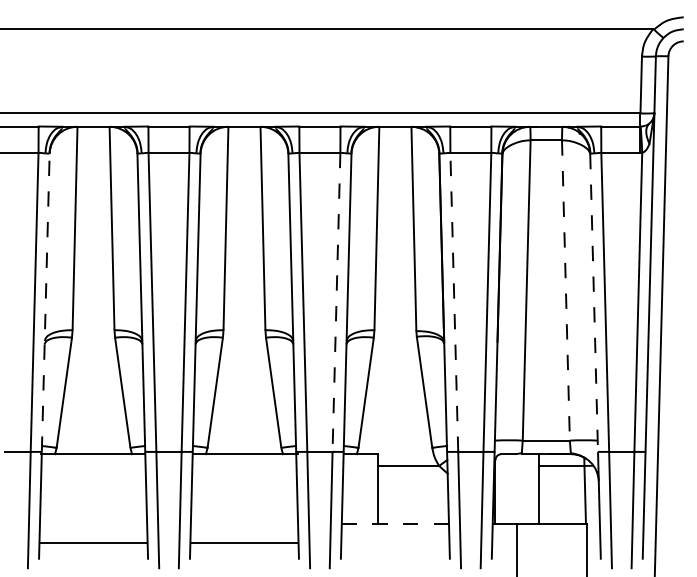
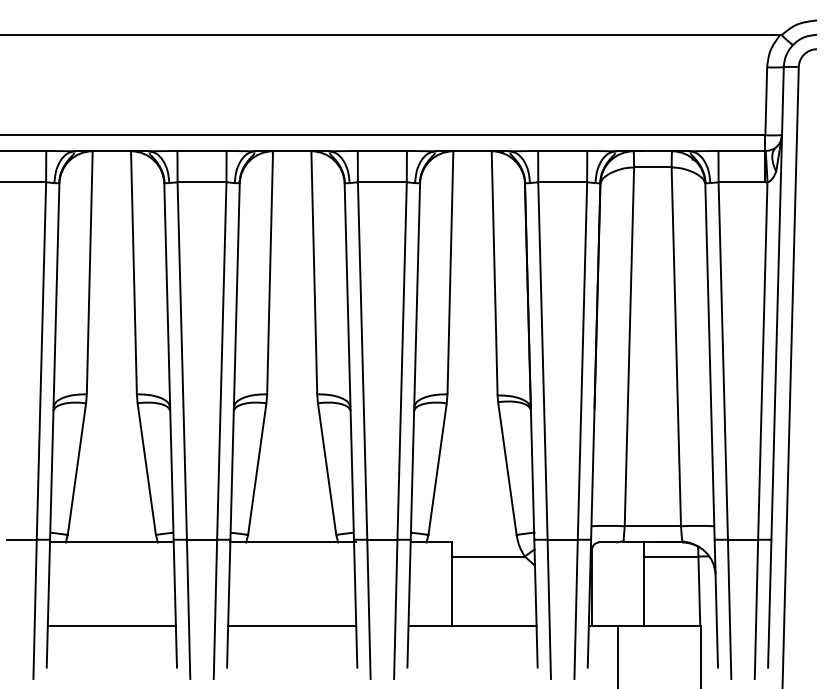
line: (565, 290) -> (675, 346), dashed -> solid
line: (45, 302) -> (54, 361), dashed -> solid
line: (336, 302) -> (402, 361), dashed -> solid
line: (454, 302) -> (543, 361), dashed -> solid
line: (594, 302) -> (710, 361), dashed -> solid
line: (395, 523) -> (472, 625), dashed -> solid
line: (93, 542) -> (111, 625), moved
line: (244, 542) -> (292, 625), moved

